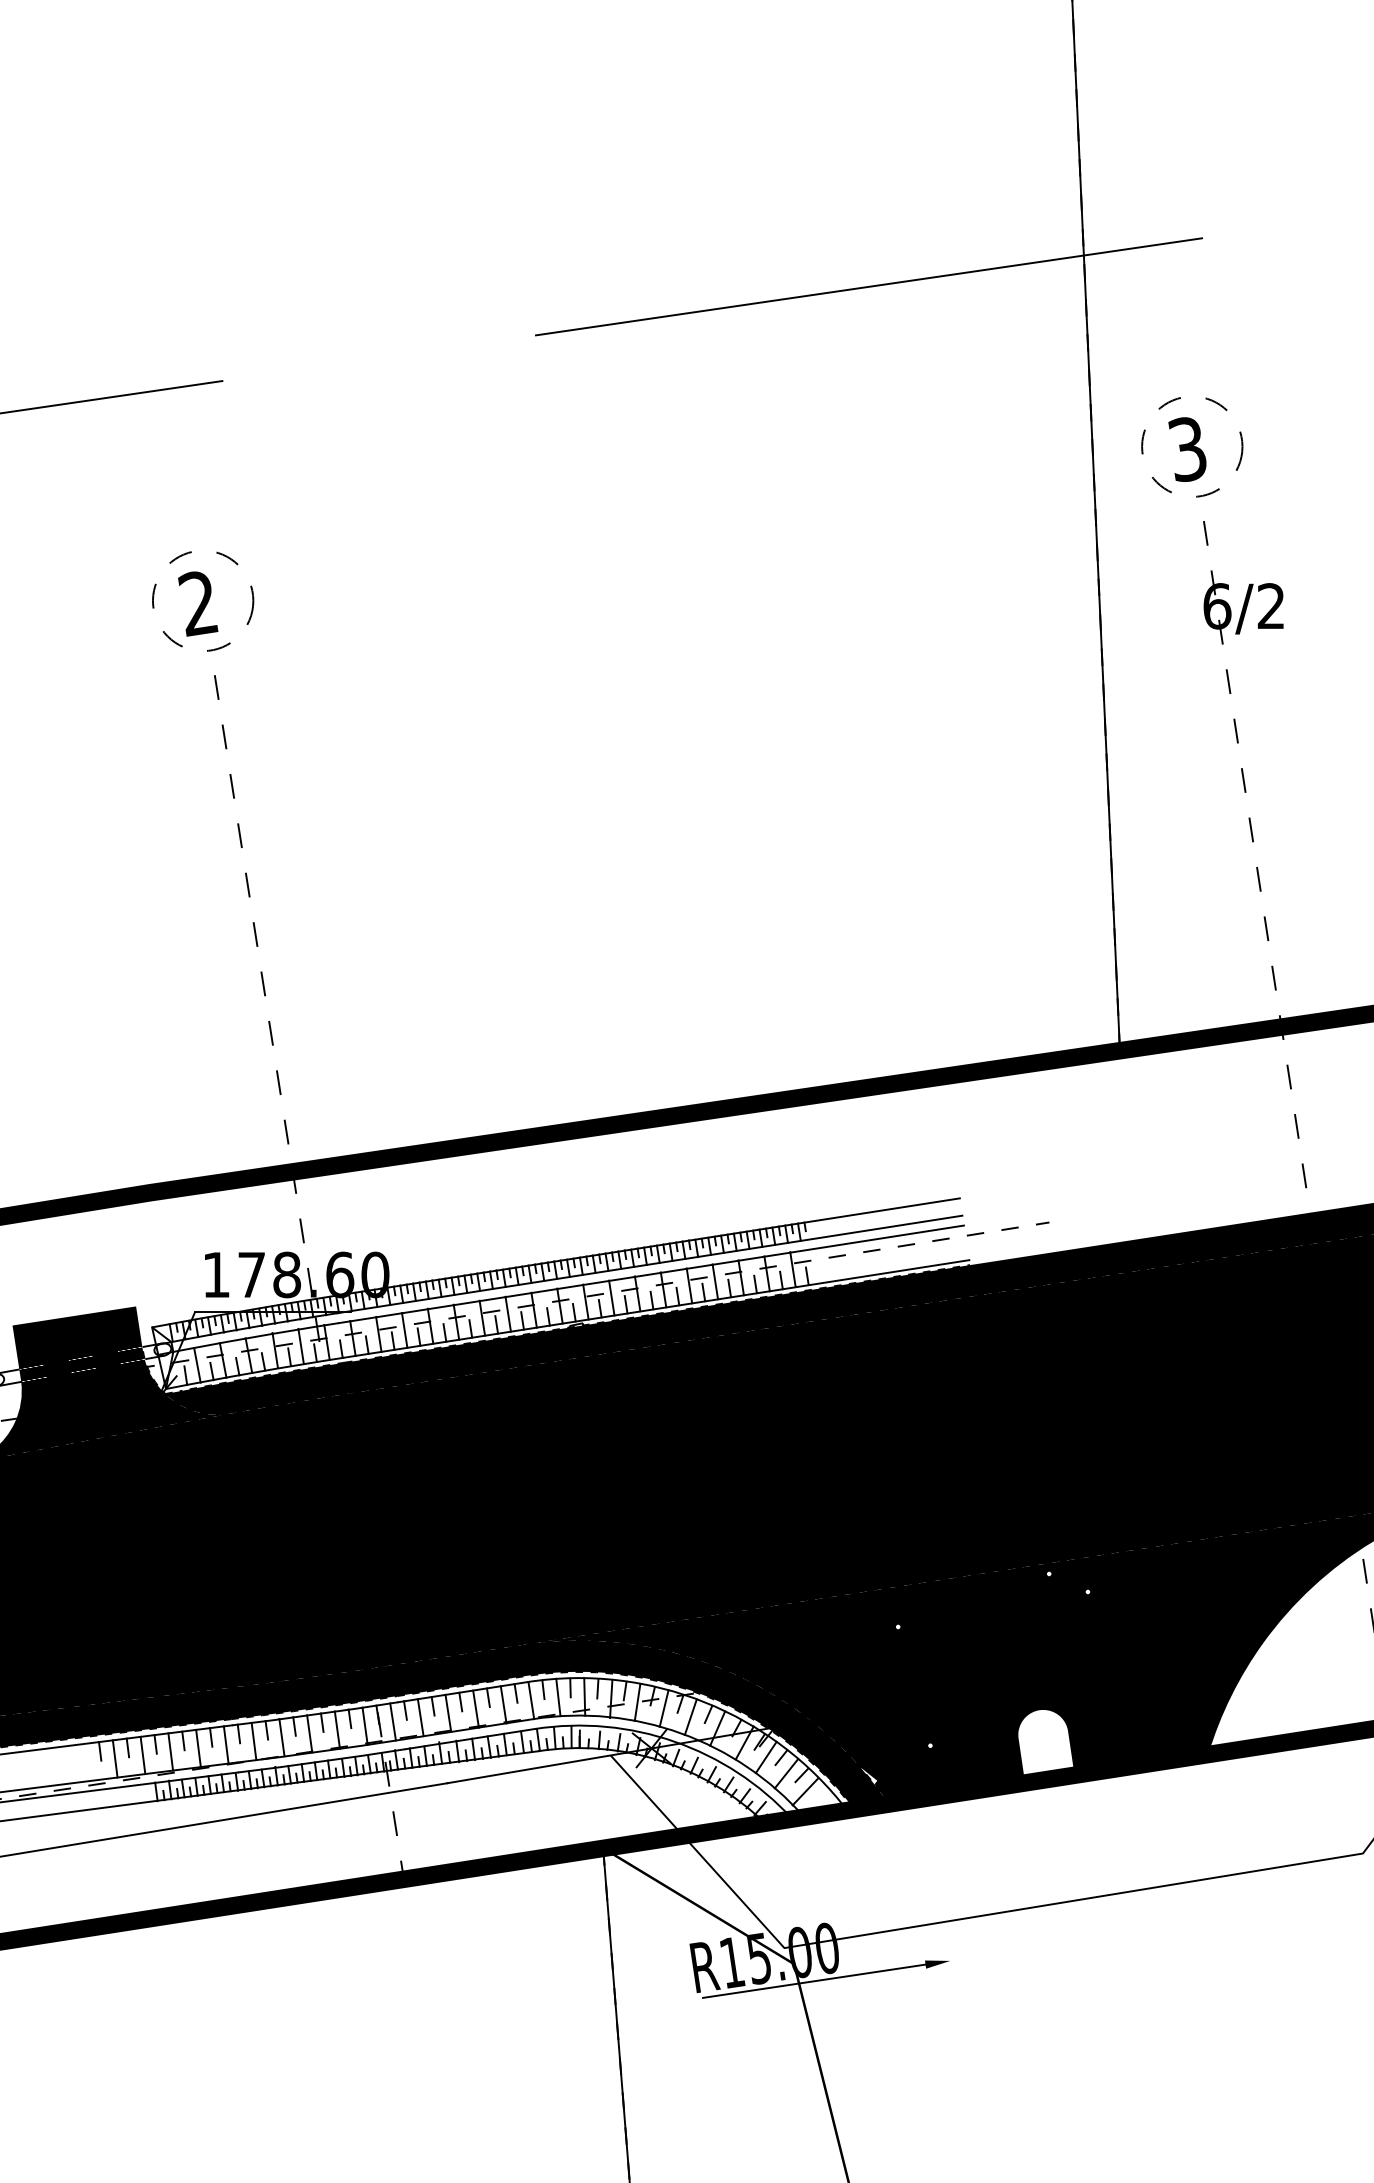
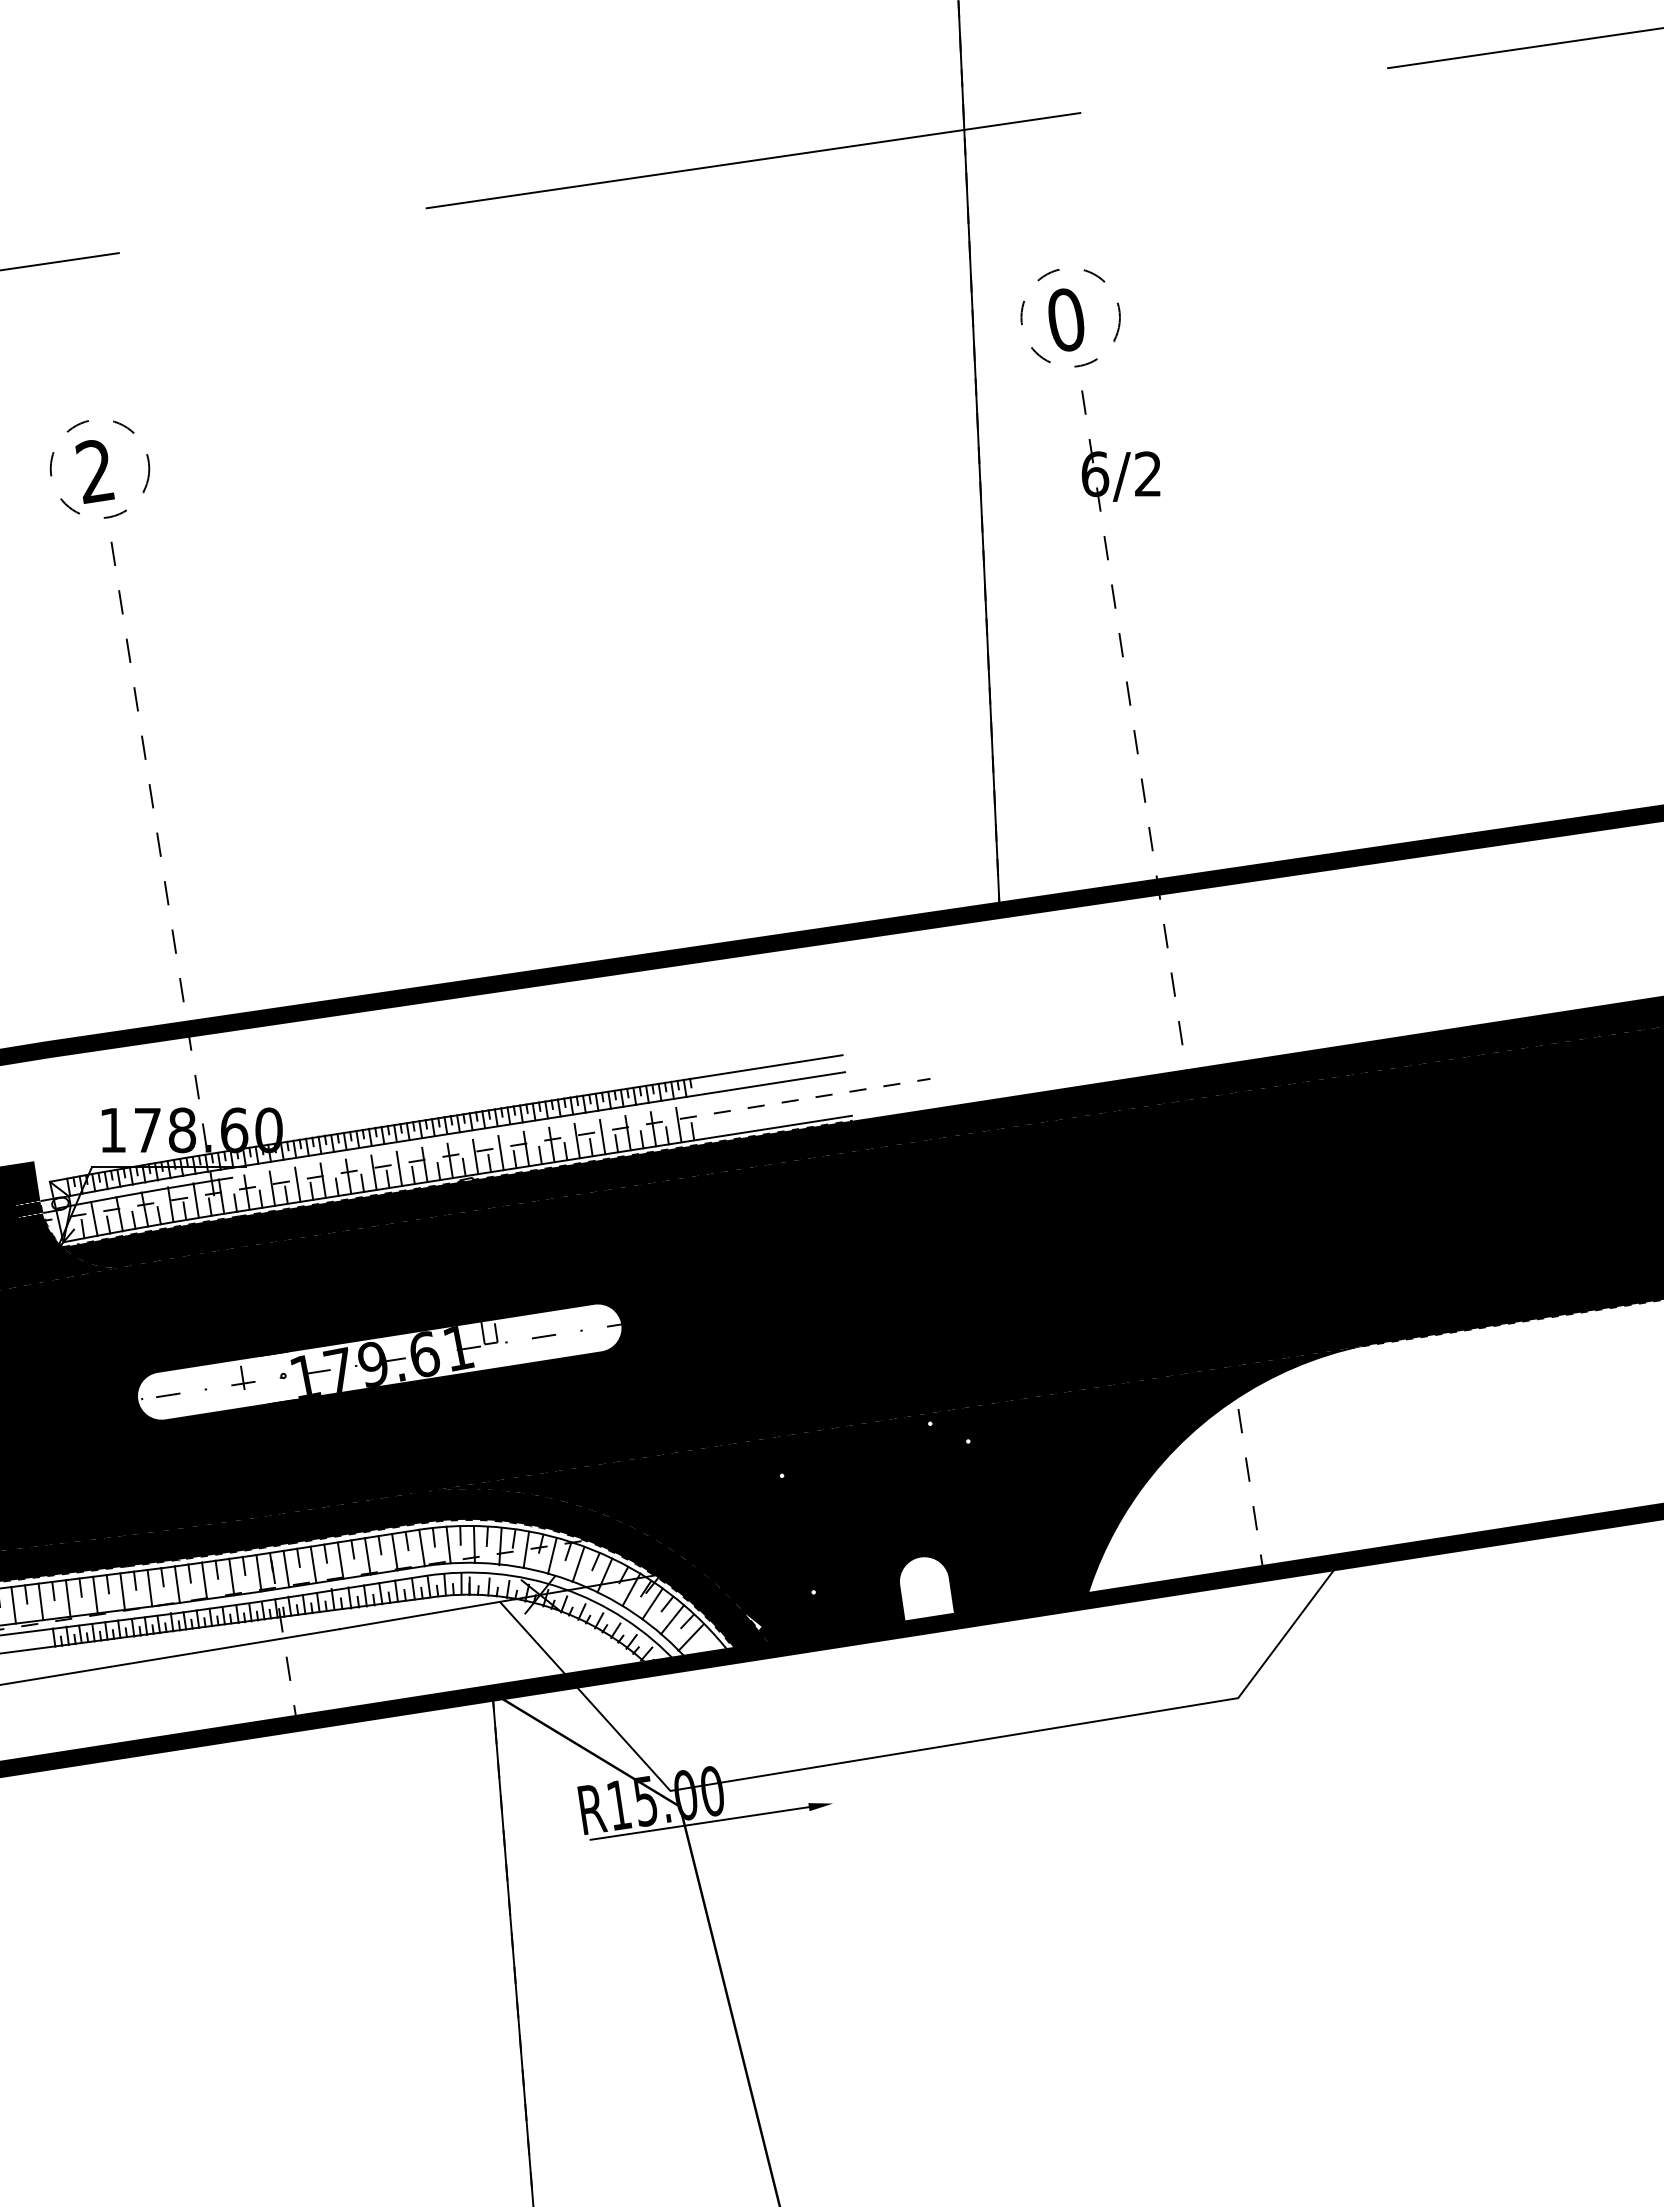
text: (1186, 449) -> (1065, 320), 3 -> 0
line: (650, 1274) -> (539, 1129), removed
fill: (487, 1510) -> (379, 1361), removed

